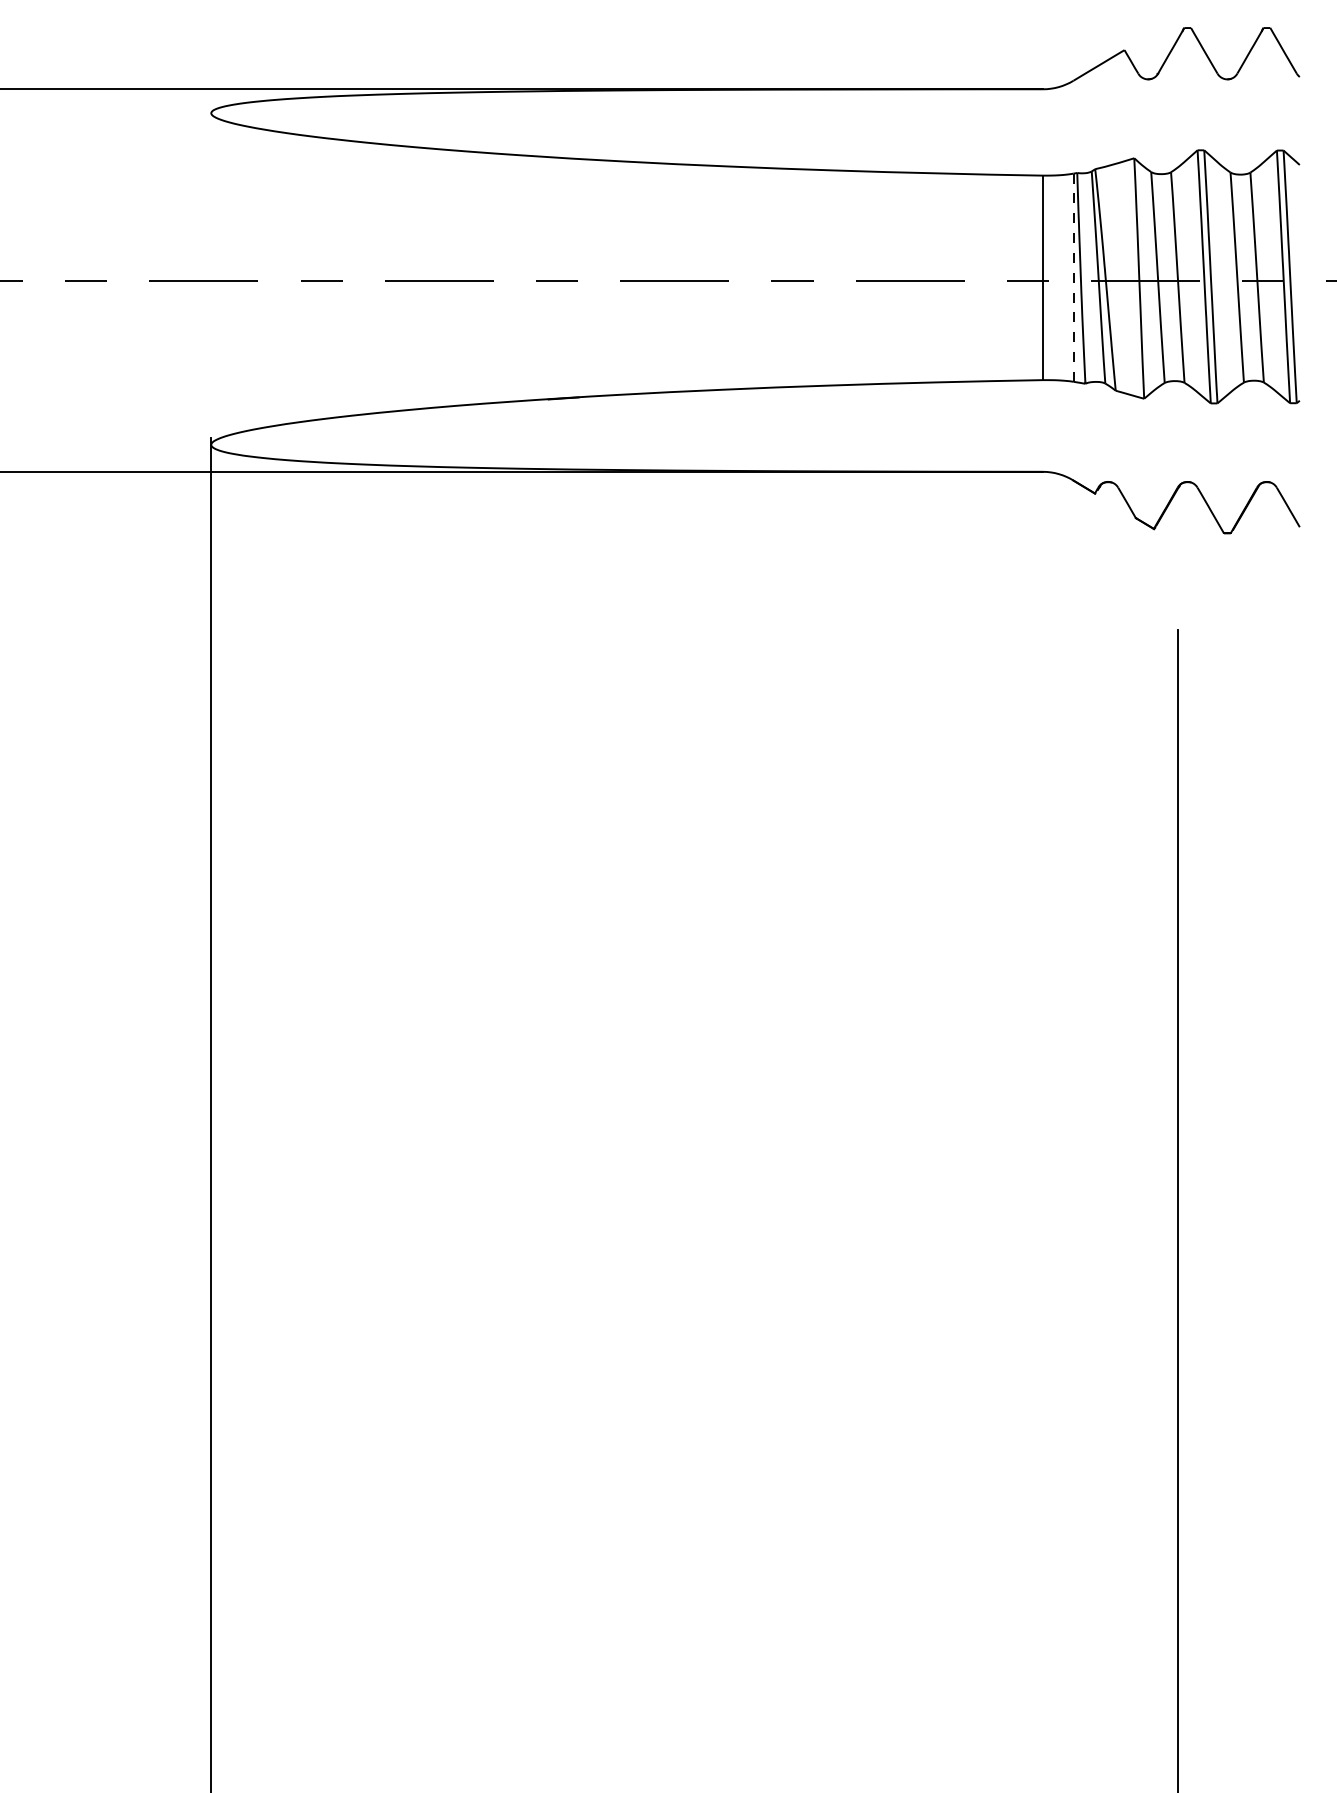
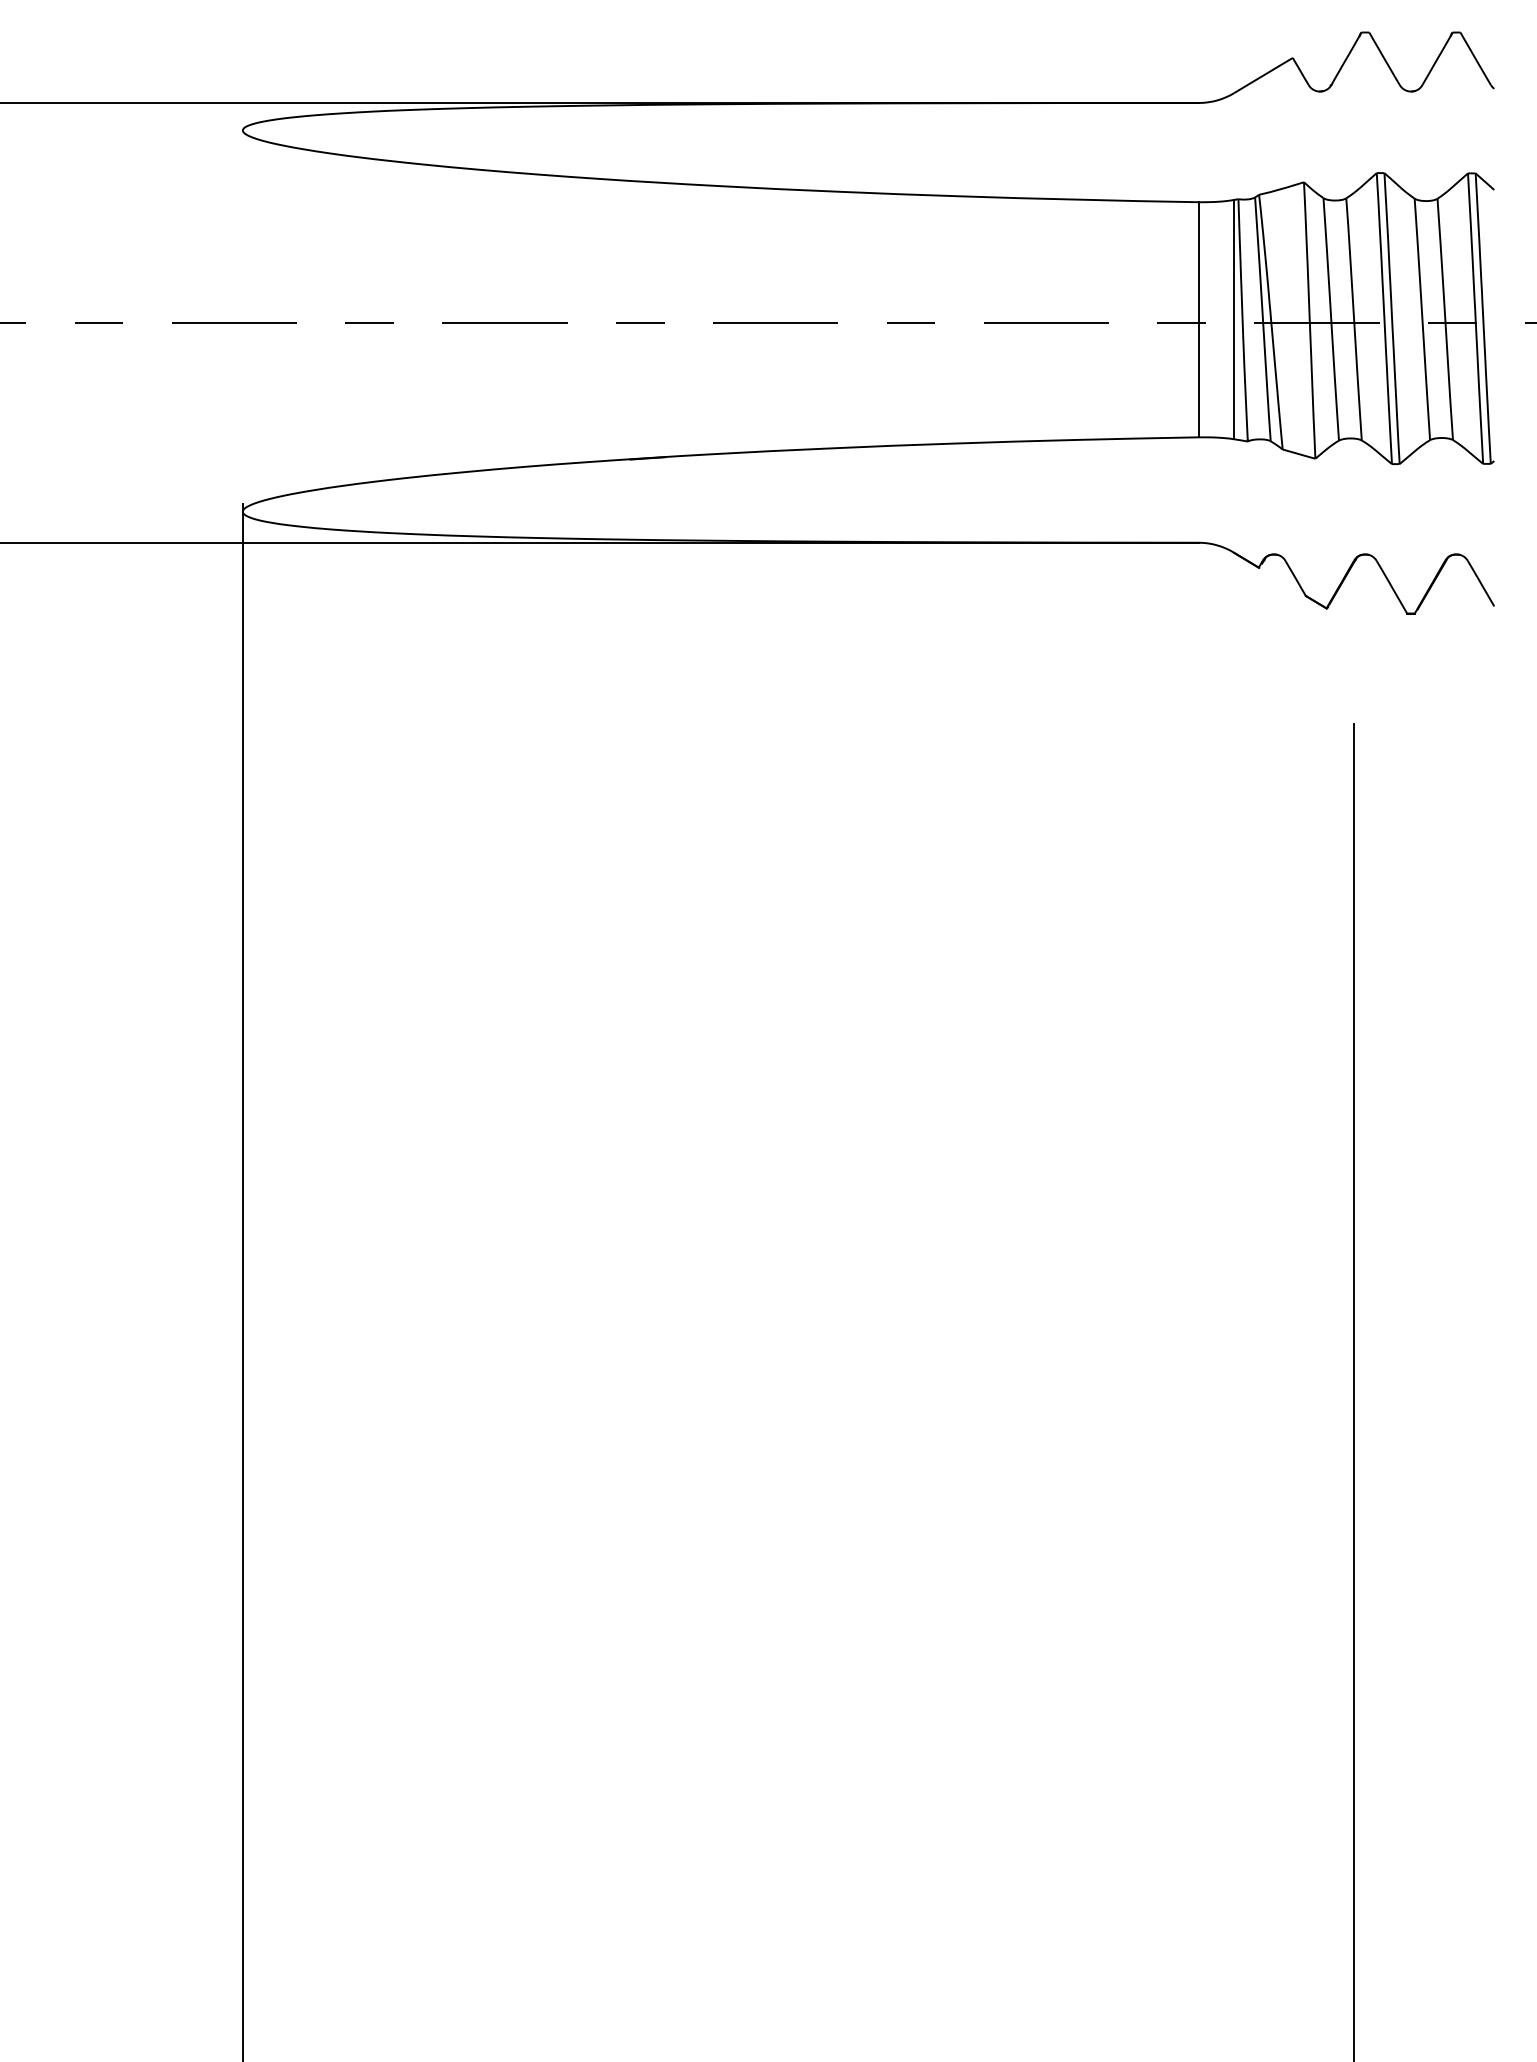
line: (1073, 277) -> (1234, 319), dashed -> solid

